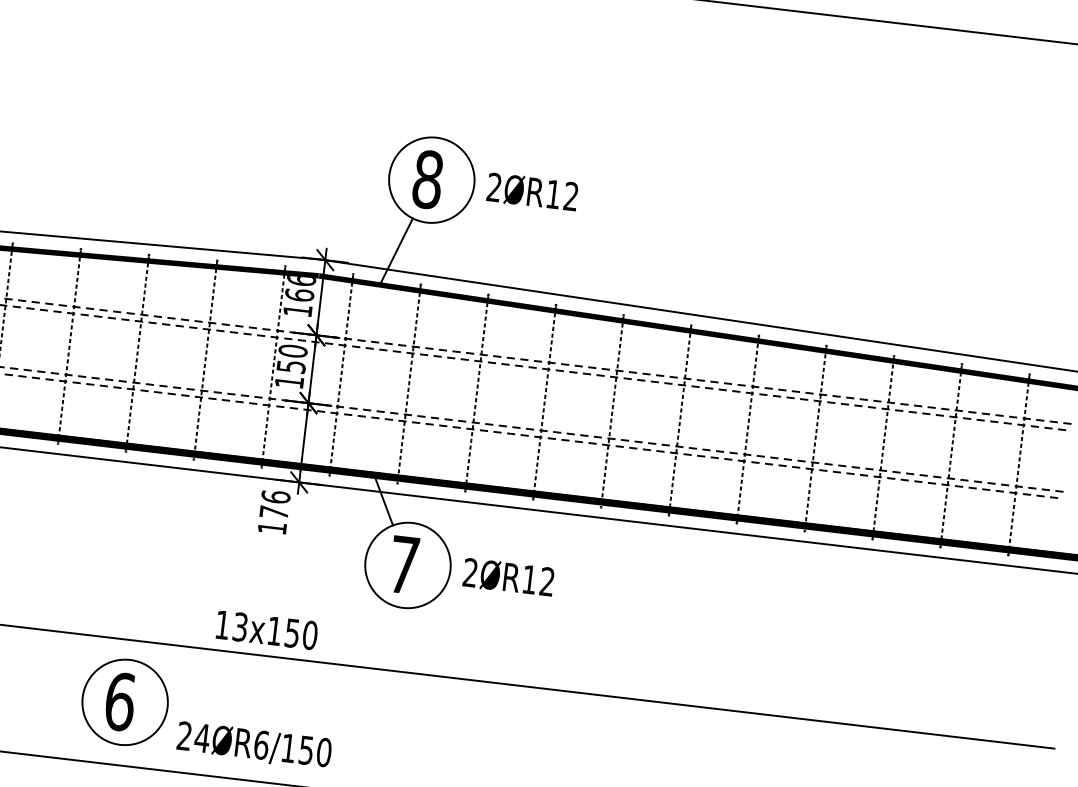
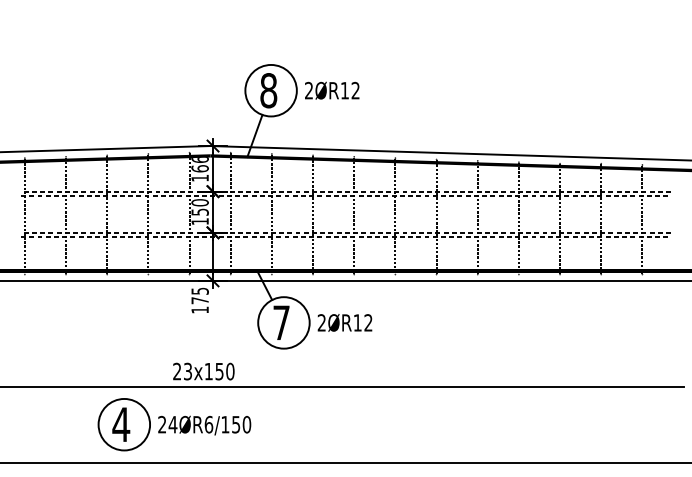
text: (275, 495) -> (199, 290), 176 -> 175
text: (223, 624) -> (177, 371), 13x150 -> 23x150
text: (120, 701) -> (121, 424), 6 -> 4
text: (254, 745) -> (204, 425), moved

